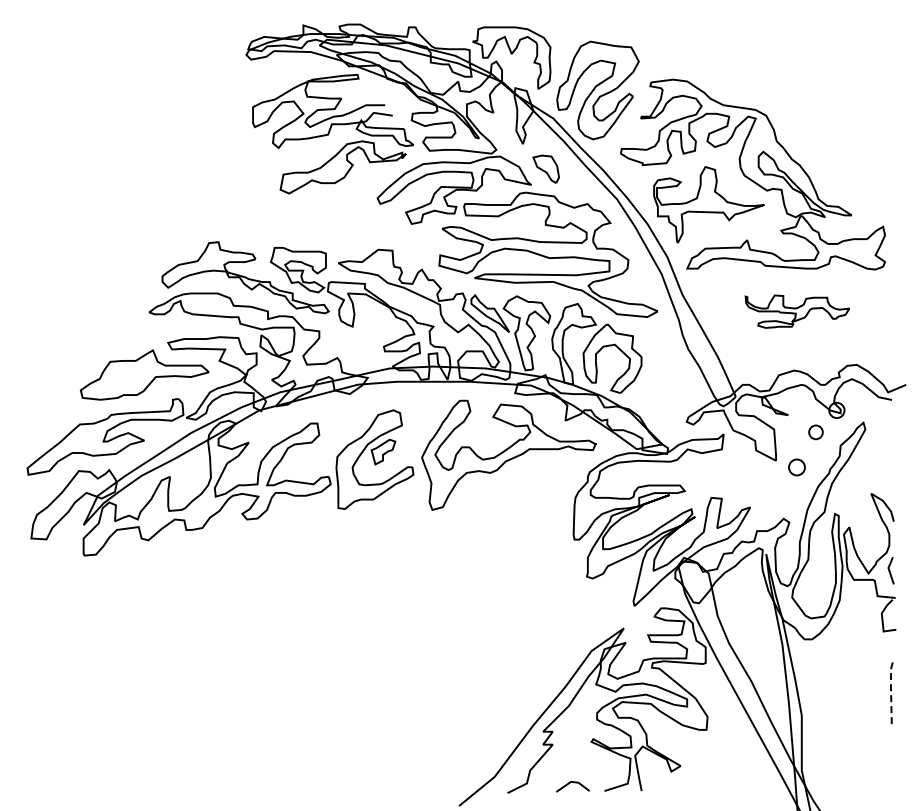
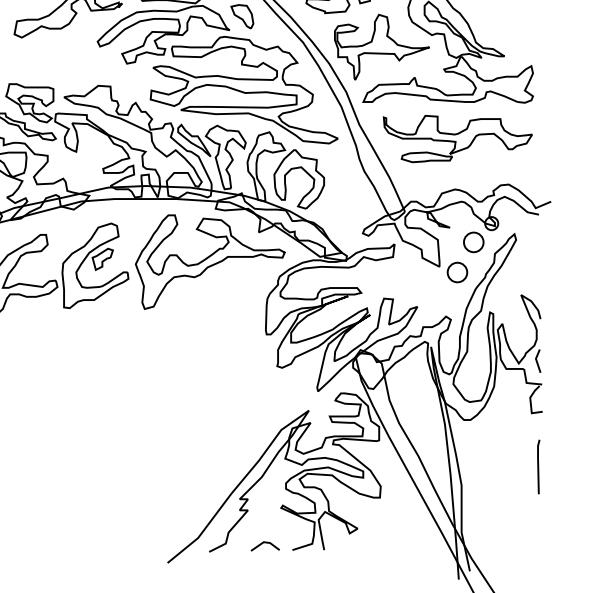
part: (797, 311) -> (457, 138), size x1.67
circle: (815, 432) -> (473, 242), size x1.67
circle: (796, 467) -> (457, 272), size x1.43
line: (891, 693) -> (538, 466), dashed -> solid

